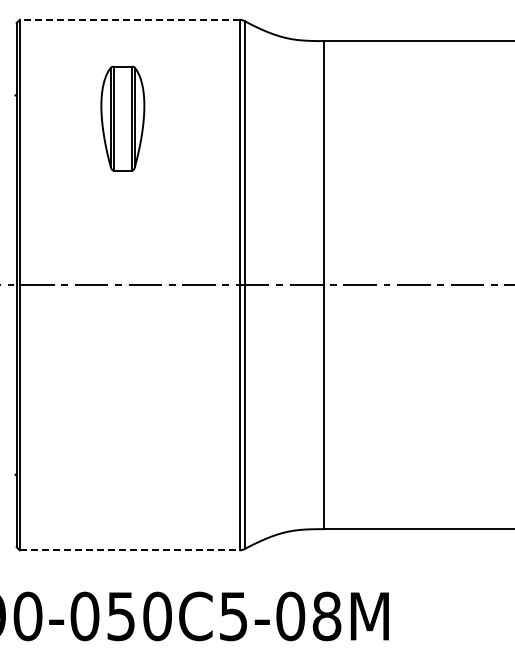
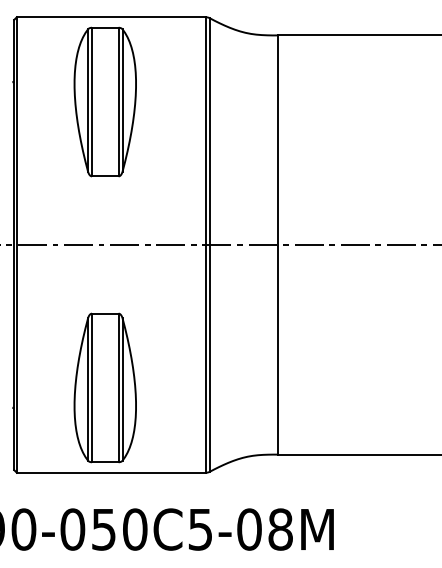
line: (129, 19) -> (111, 16), dashed -> solid
part: (122, 118) -> (105, 101), size x1.67
part: (122, 451) -> (105, 387), added
line: (129, 550) -> (111, 472), dashed -> solid

